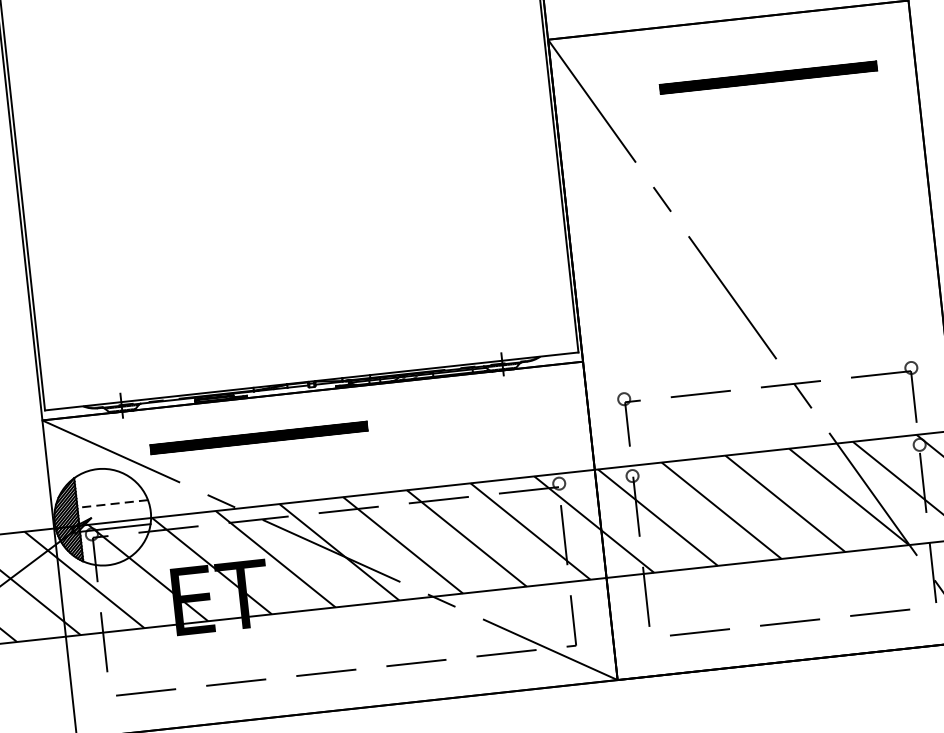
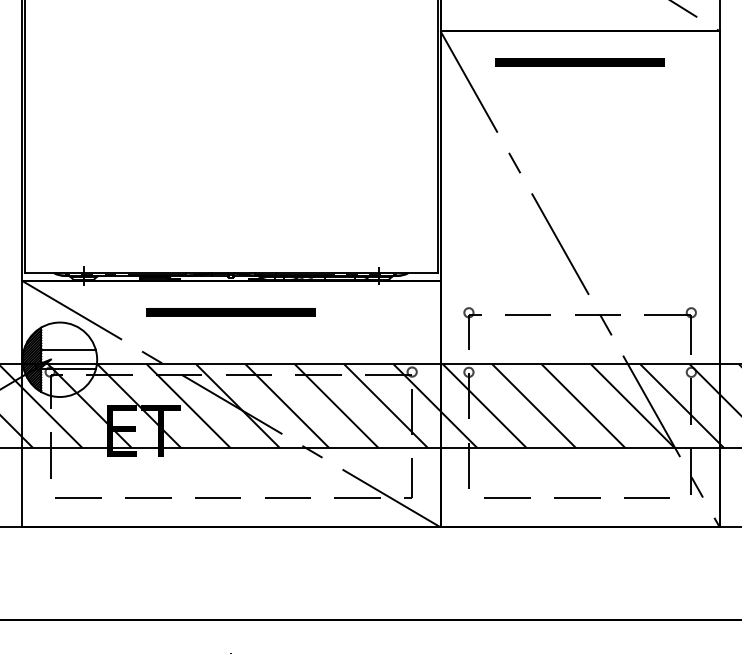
part: (767, 77) -> (579, 62), moved
part: (258, 438) -> (230, 312), moved
line: (112, 504) -> (68, 350), dashed -> solid

